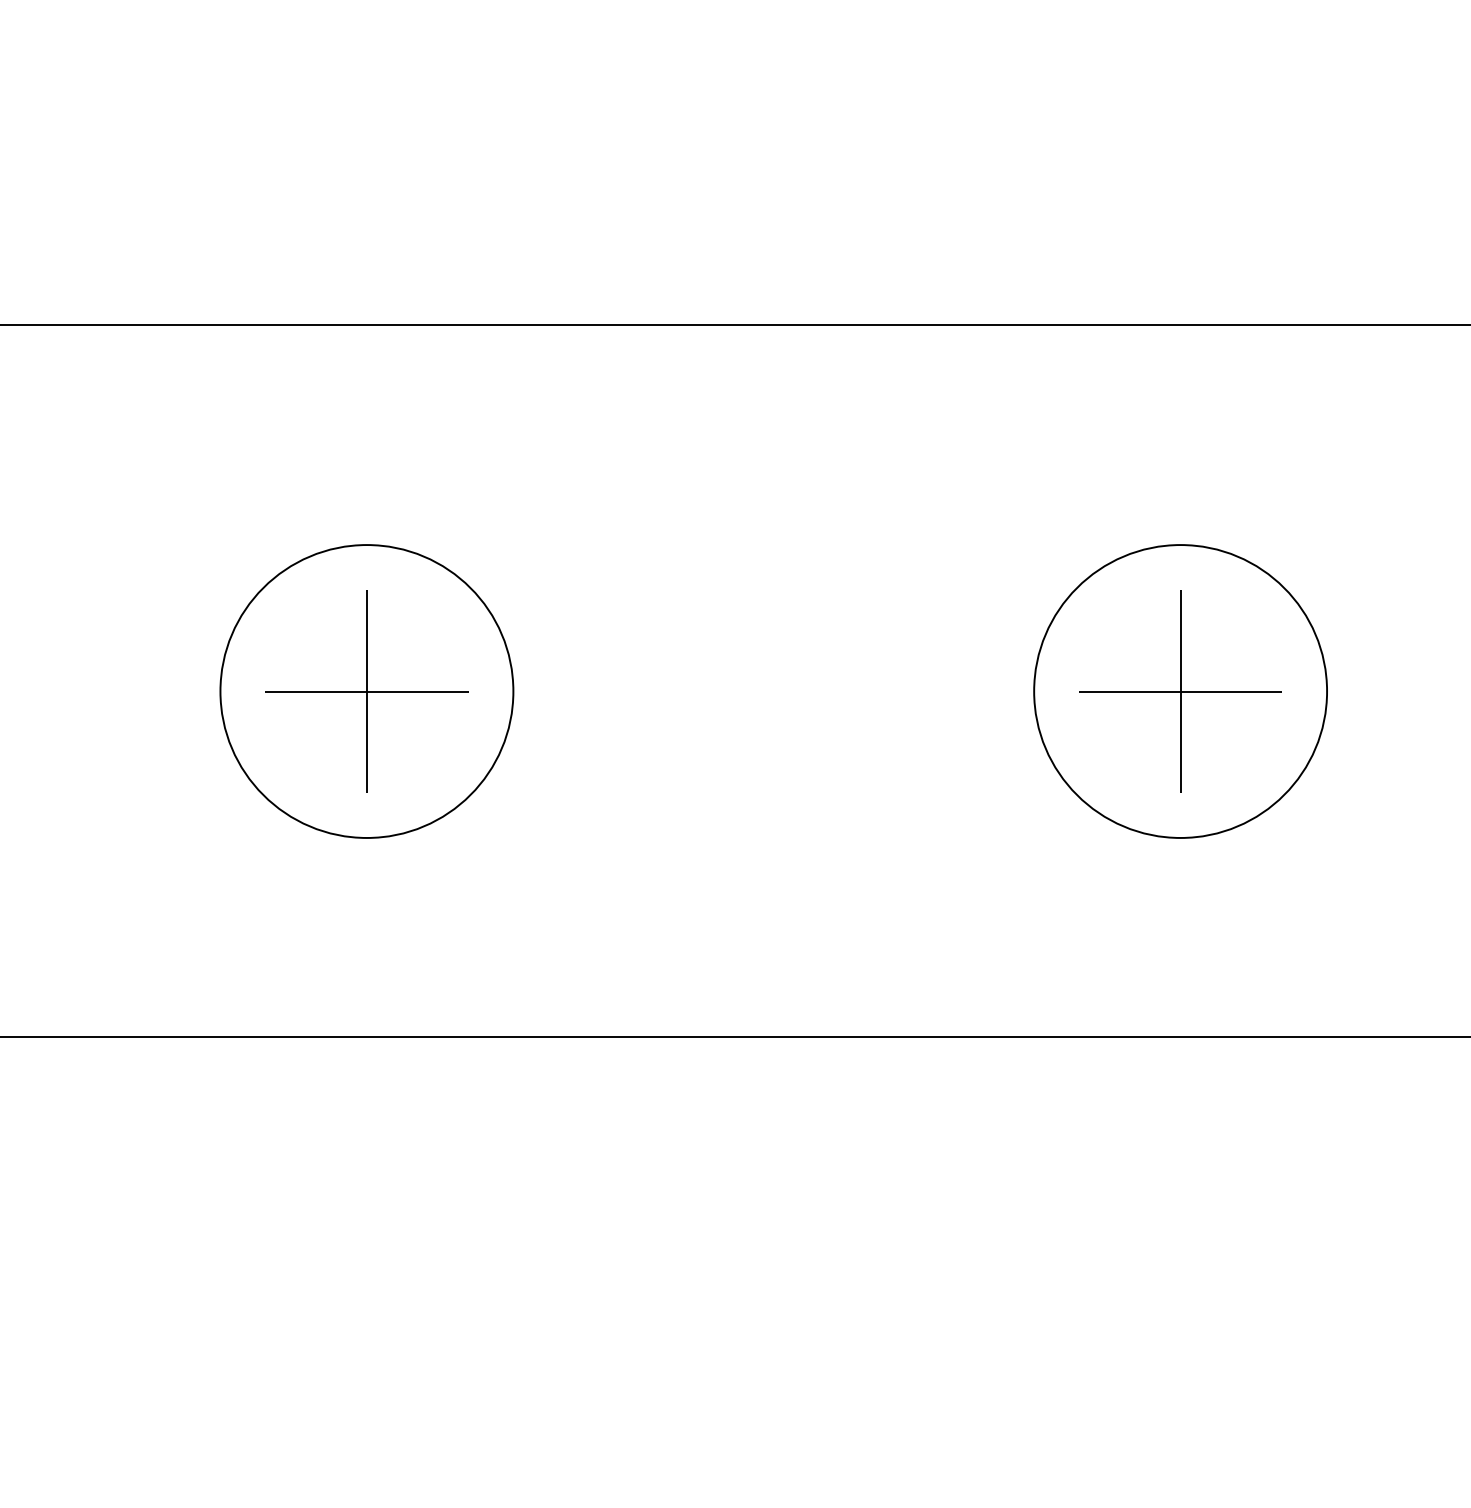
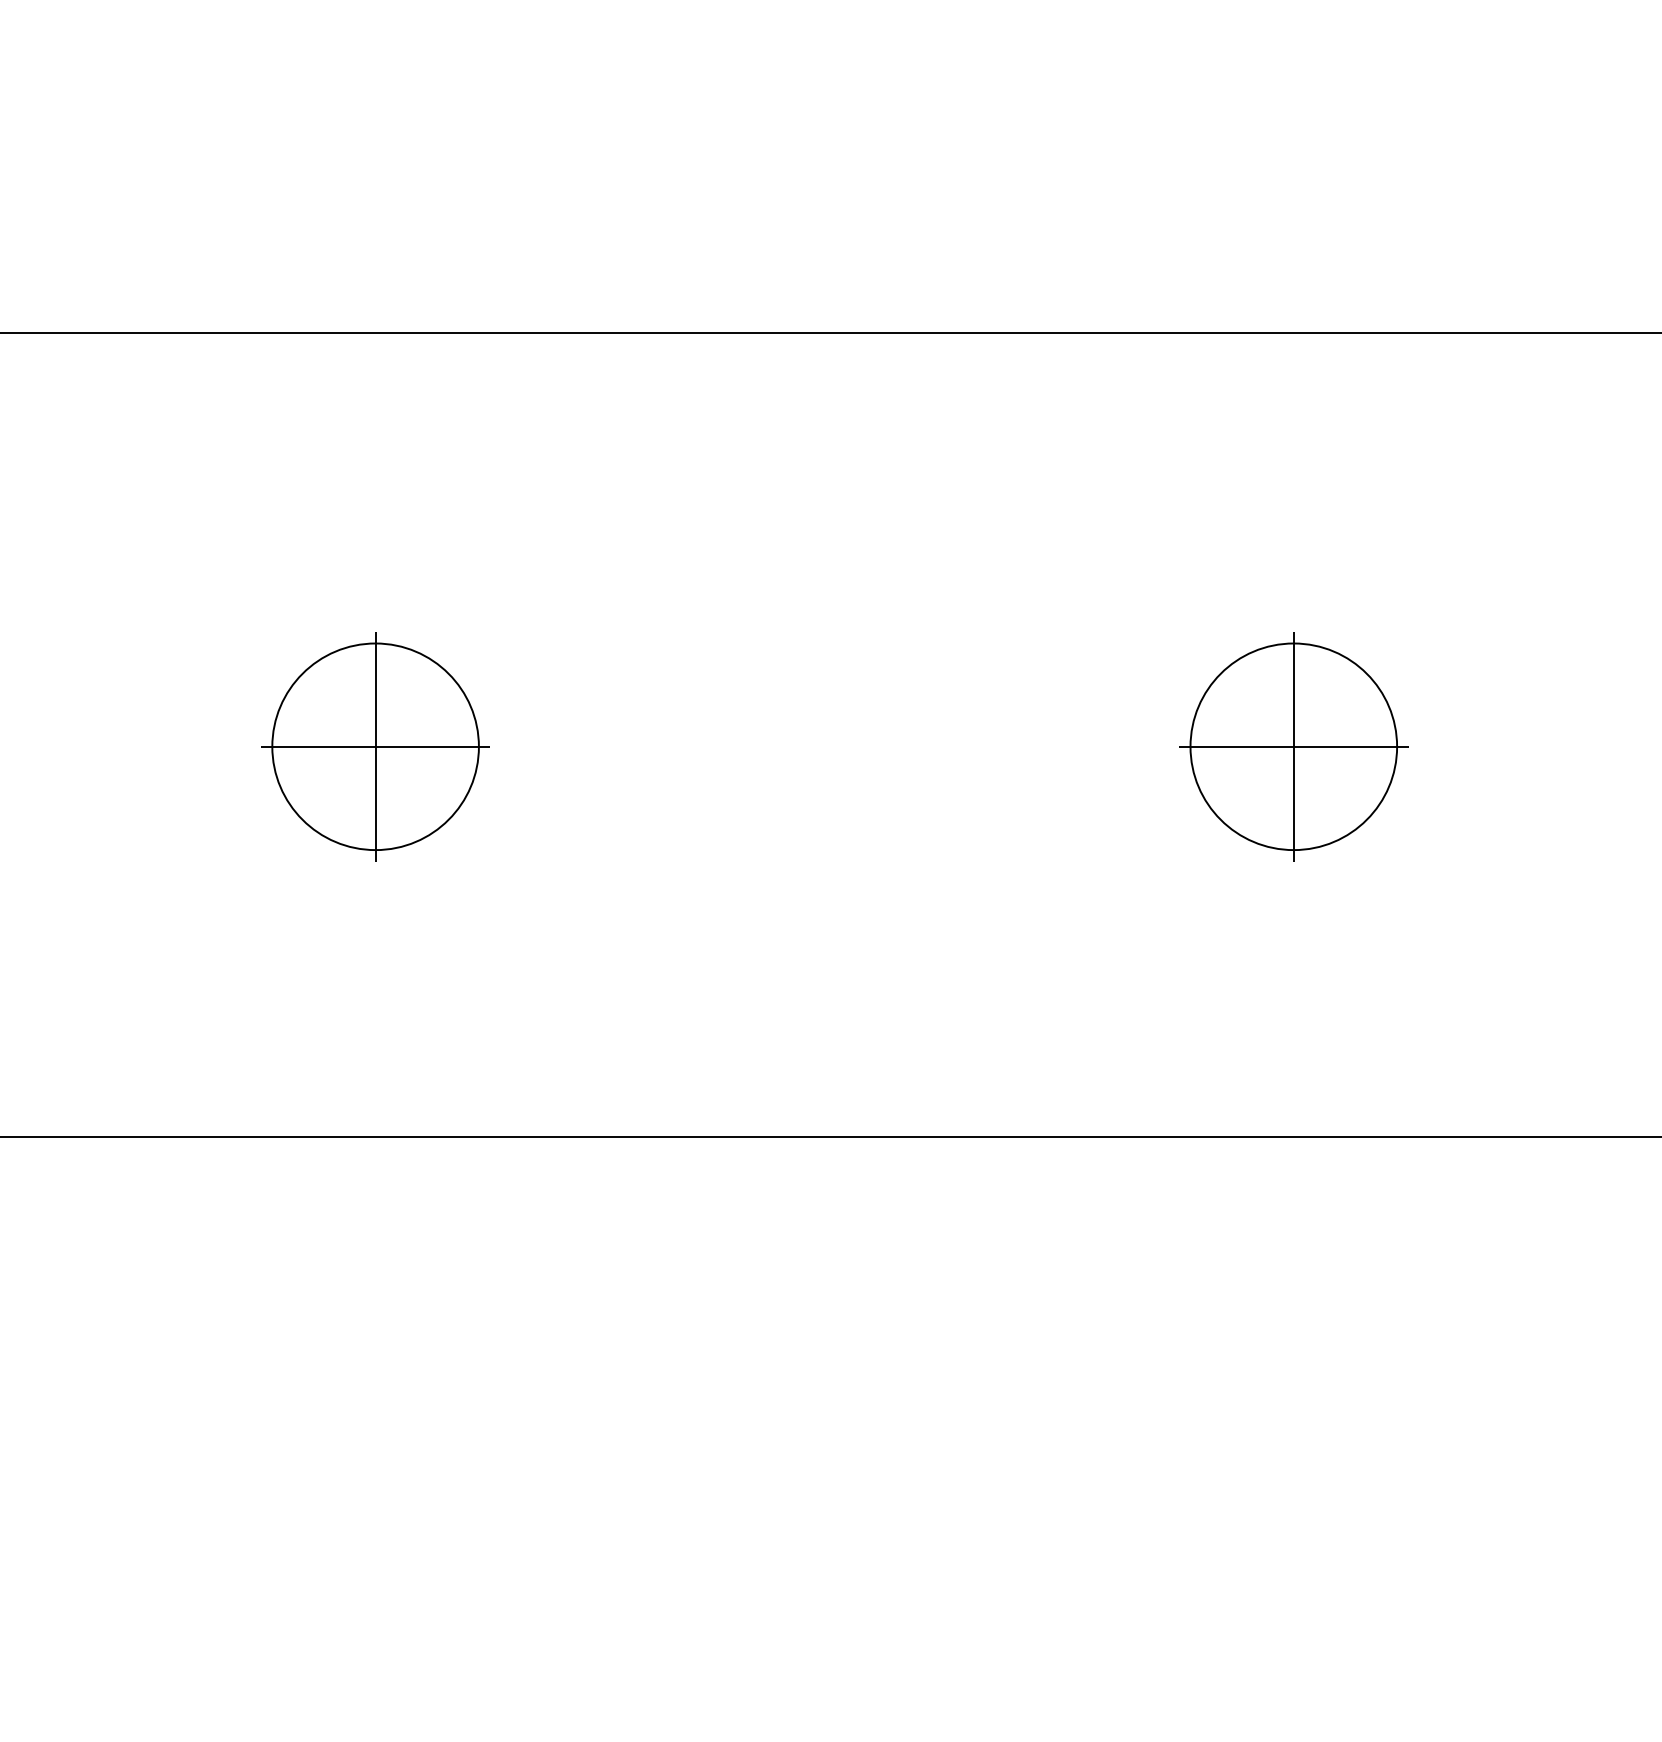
circle: (366, 691) -> (375, 746), size x0.62
circle: (1180, 691) -> (1293, 746), size x0.62

